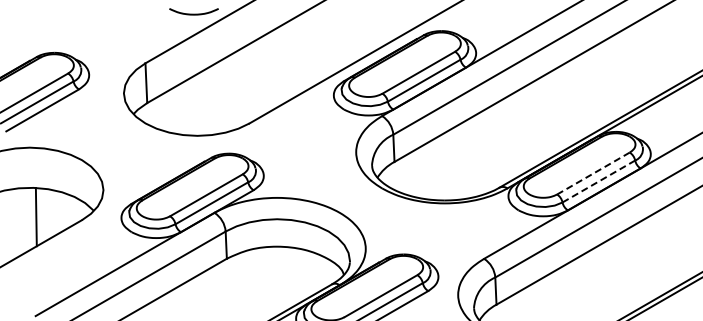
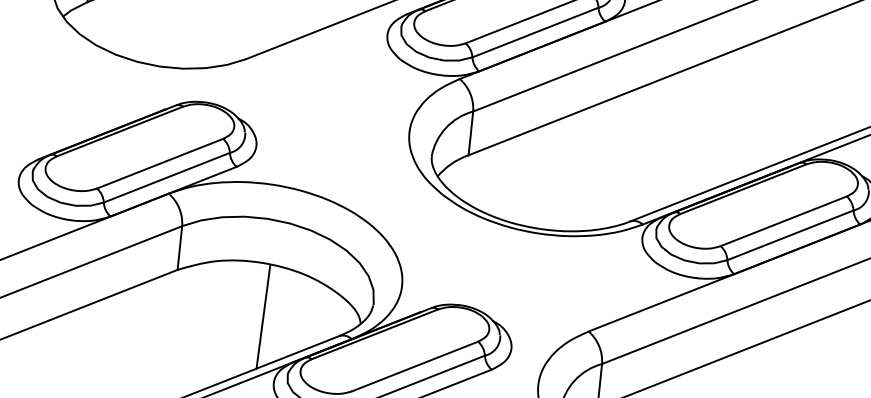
line: (593, 173) -> (783, 221), dashed -> solid
line: (598, 181) -> (789, 235), dashed -> solid
line: (283, 279) -> (263, 316), added

